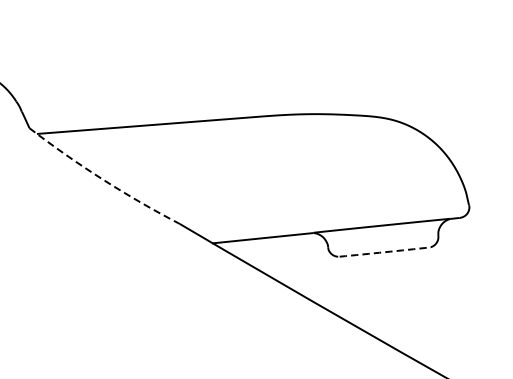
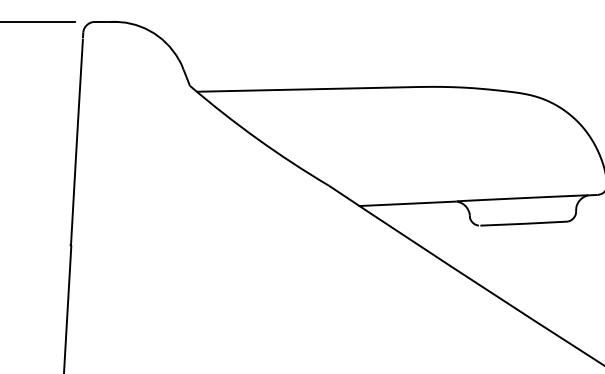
arc: (102, 179) -> (257, 138), dashed -> solid
arc: (385, 251) -> (524, 223), dashed -> solid

